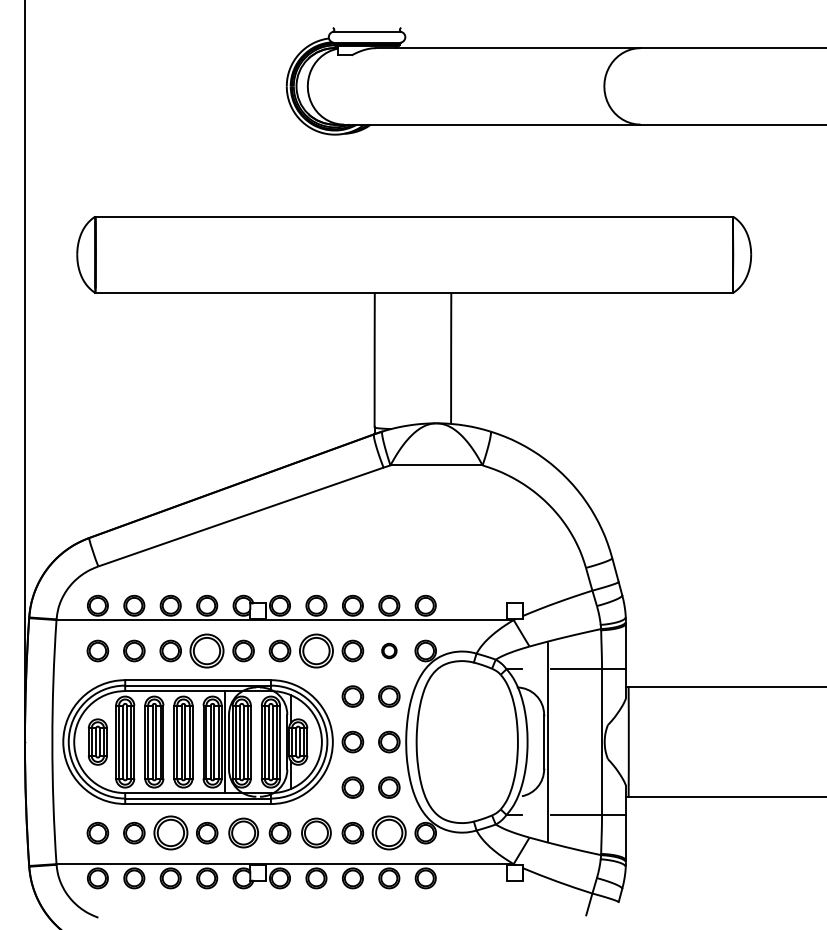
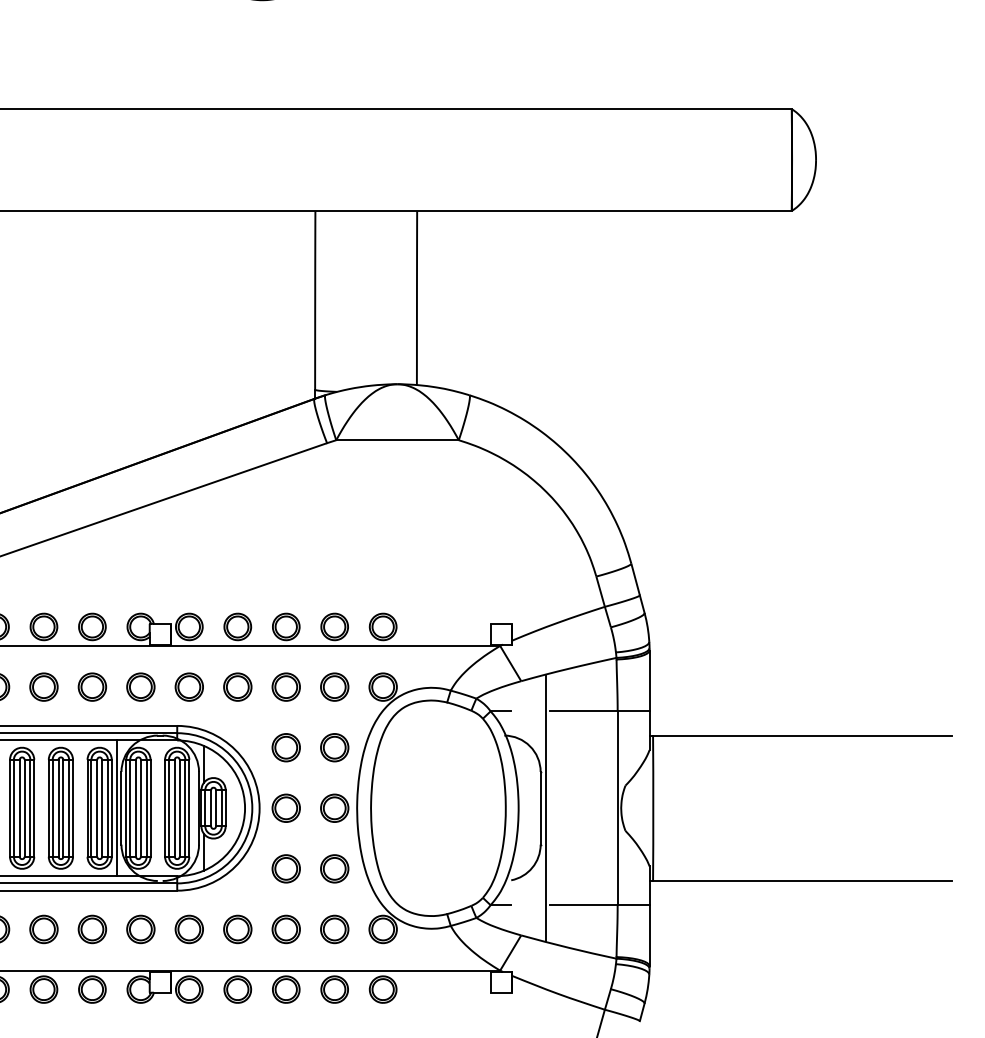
part: (207, 650) -> (92, 686), size x0.62
part: (316, 650) -> (237, 686), size x0.62
part: (389, 650) -> (334, 686), size x1.43
part: (170, 833) -> (43, 929), size x0.62
part: (243, 833) -> (140, 929), size x0.71
part: (316, 833) -> (237, 929), size x0.71
part: (389, 833) -> (334, 929), size x0.62

